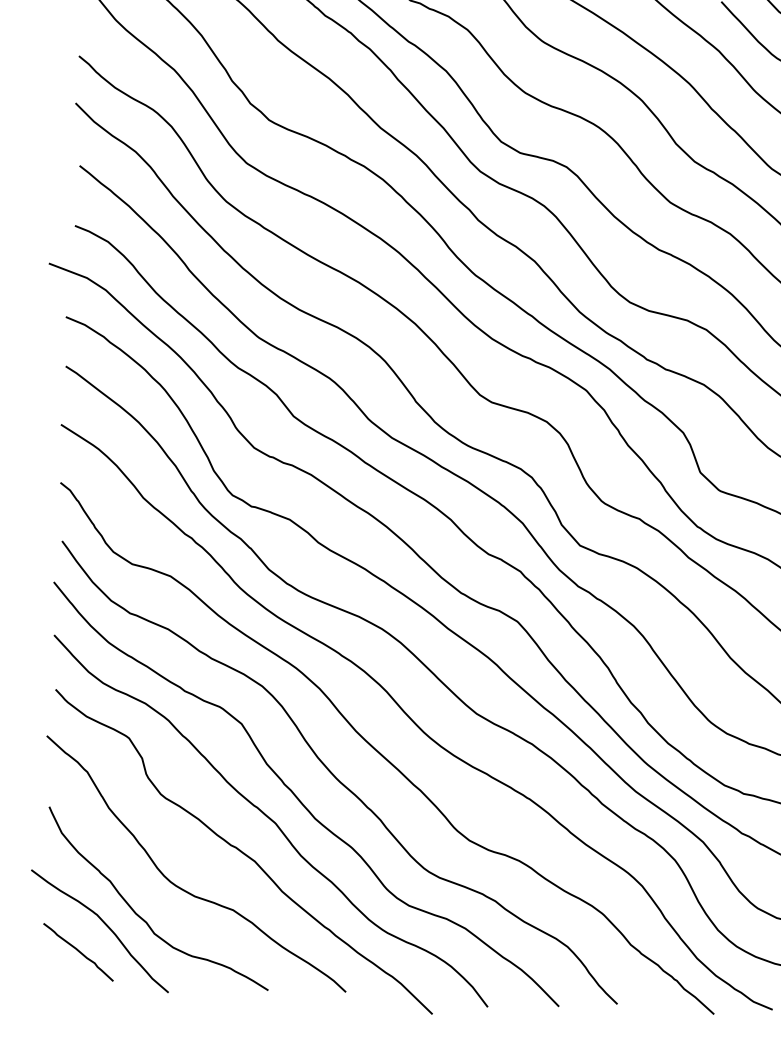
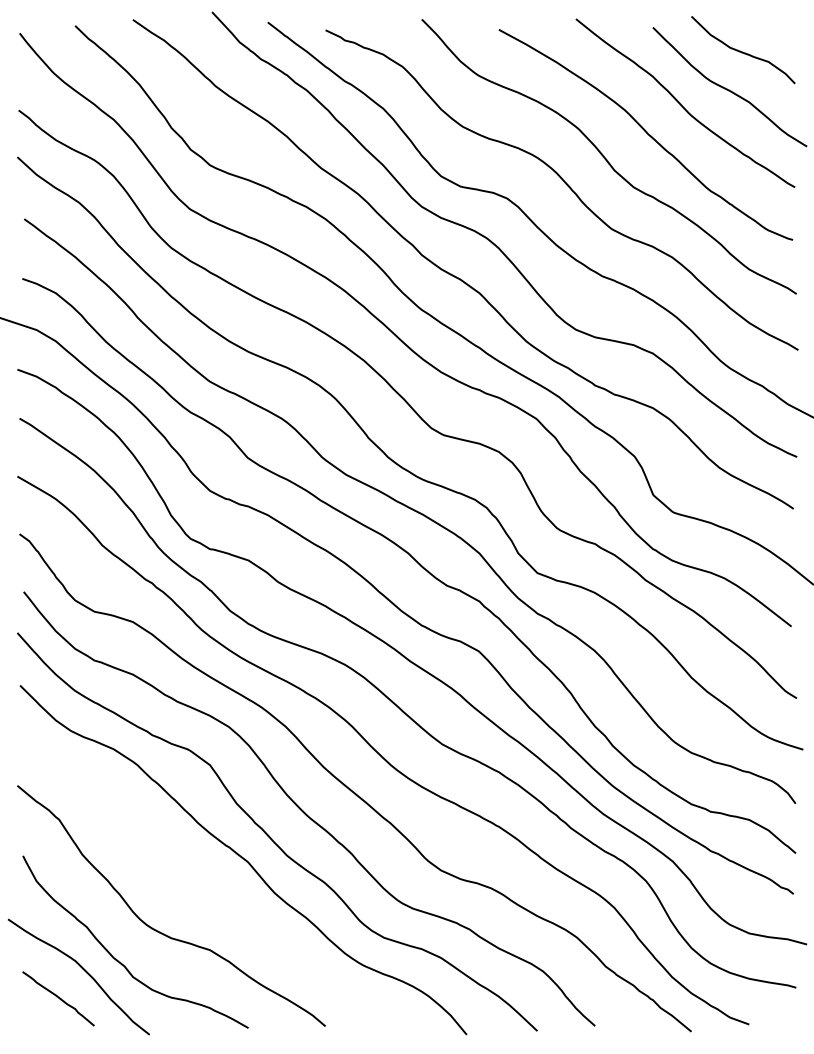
curve: (242, 851) -> (216, 891), removed

